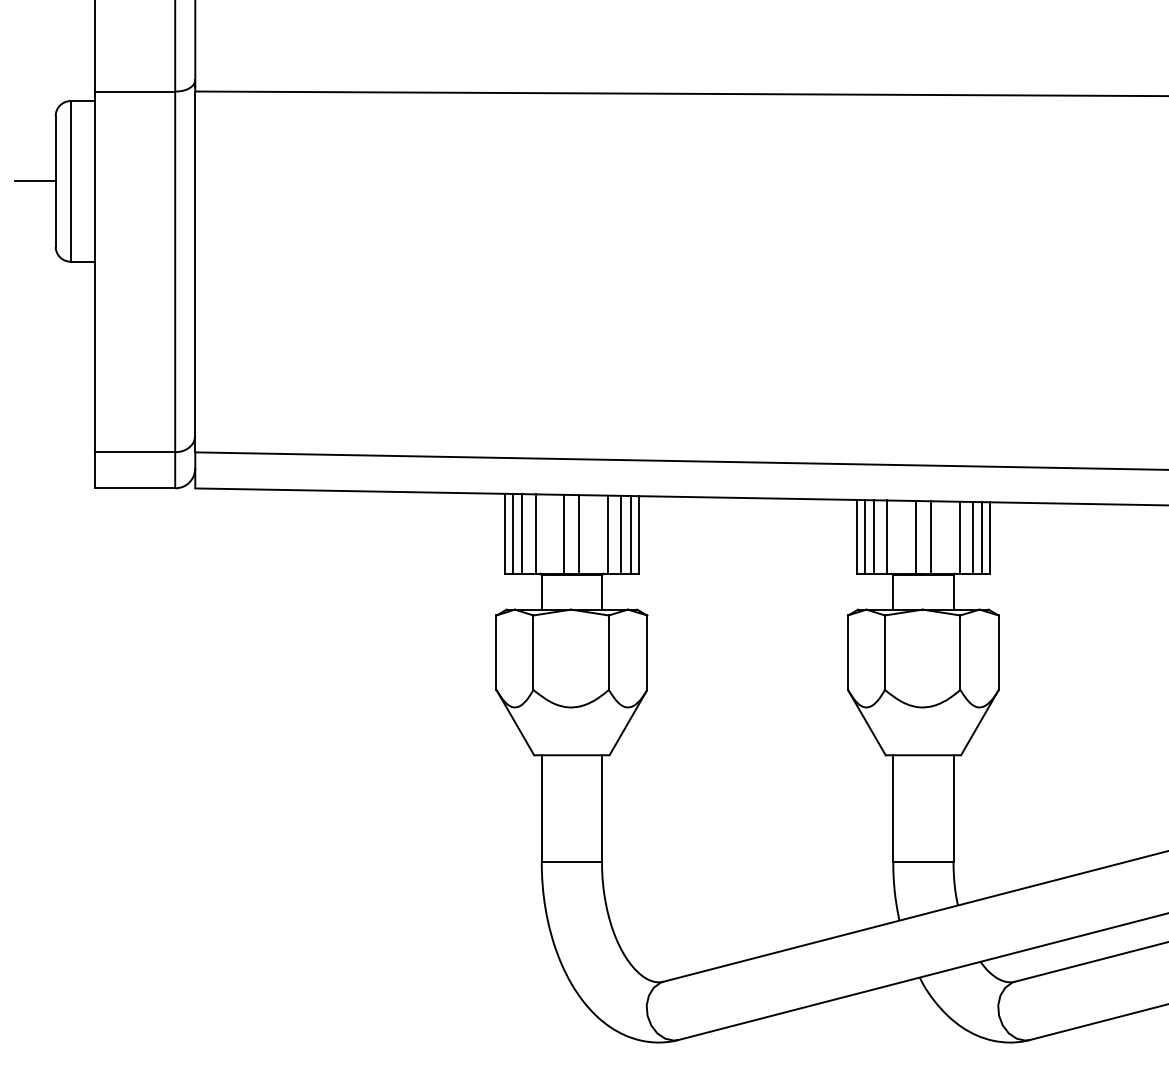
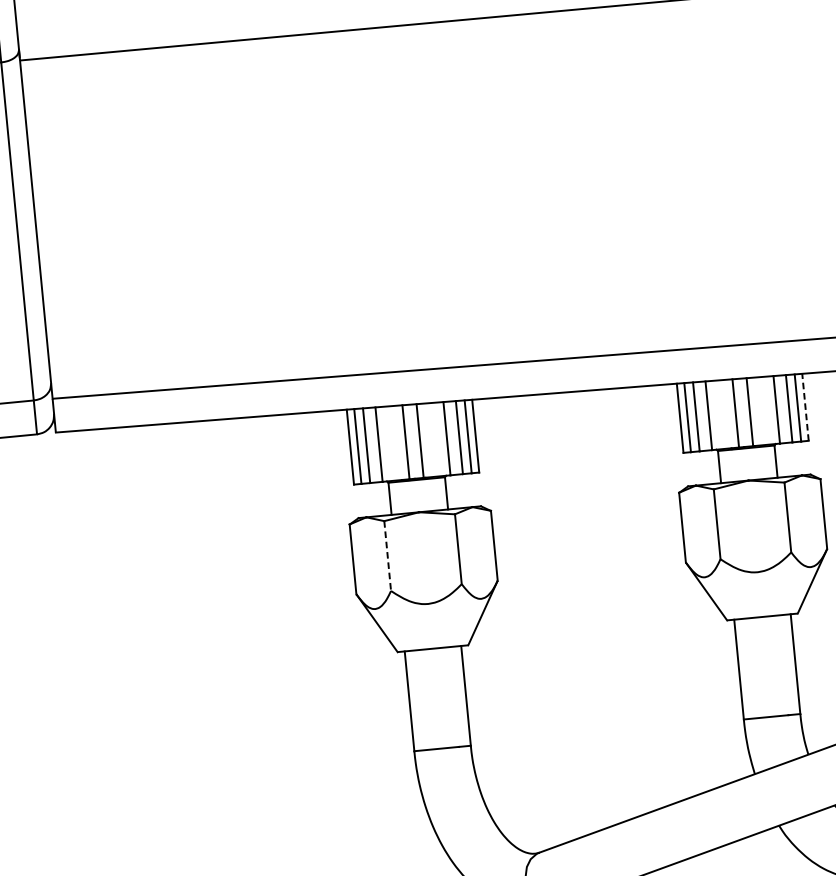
line: (990, 538) -> (805, 407), solid -> dashed
line: (533, 653) -> (387, 556), solid -> dashed

